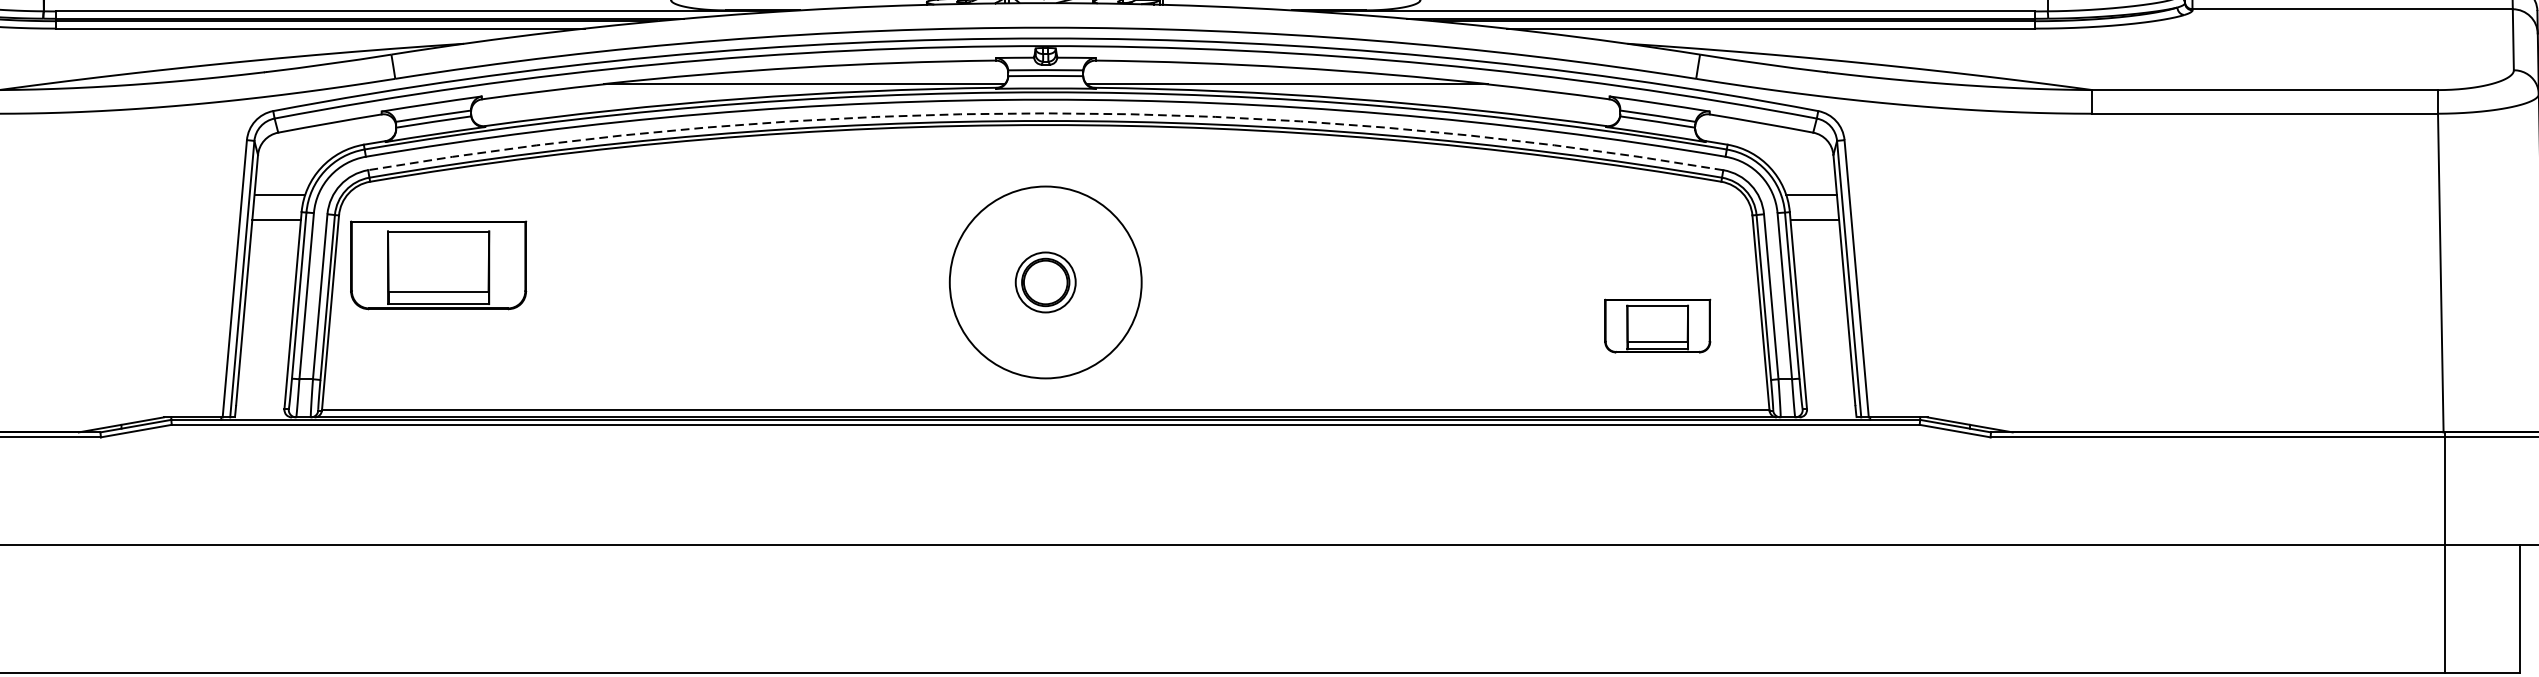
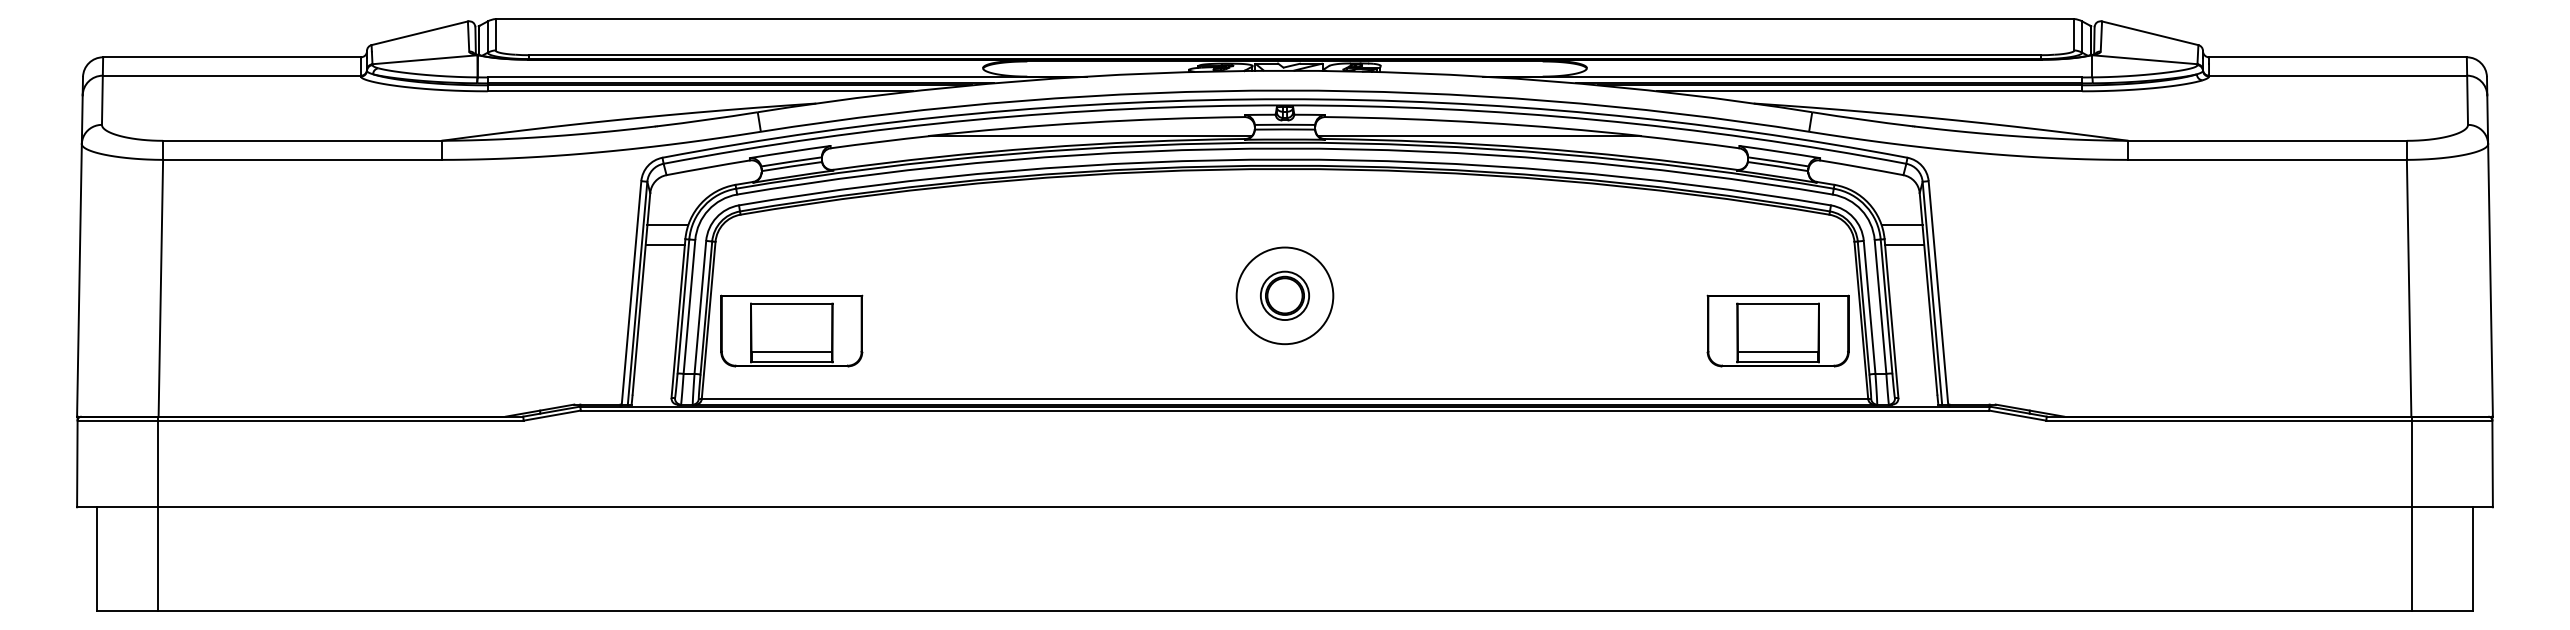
arc: (1046, 113) -> (1285, 159), dashed -> solid
part: (438, 264) -> (791, 330), moved
circle: (1045, 282) -> (1284, 295), size x0.62
part: (1656, 325) -> (1777, 330), size x1.67

